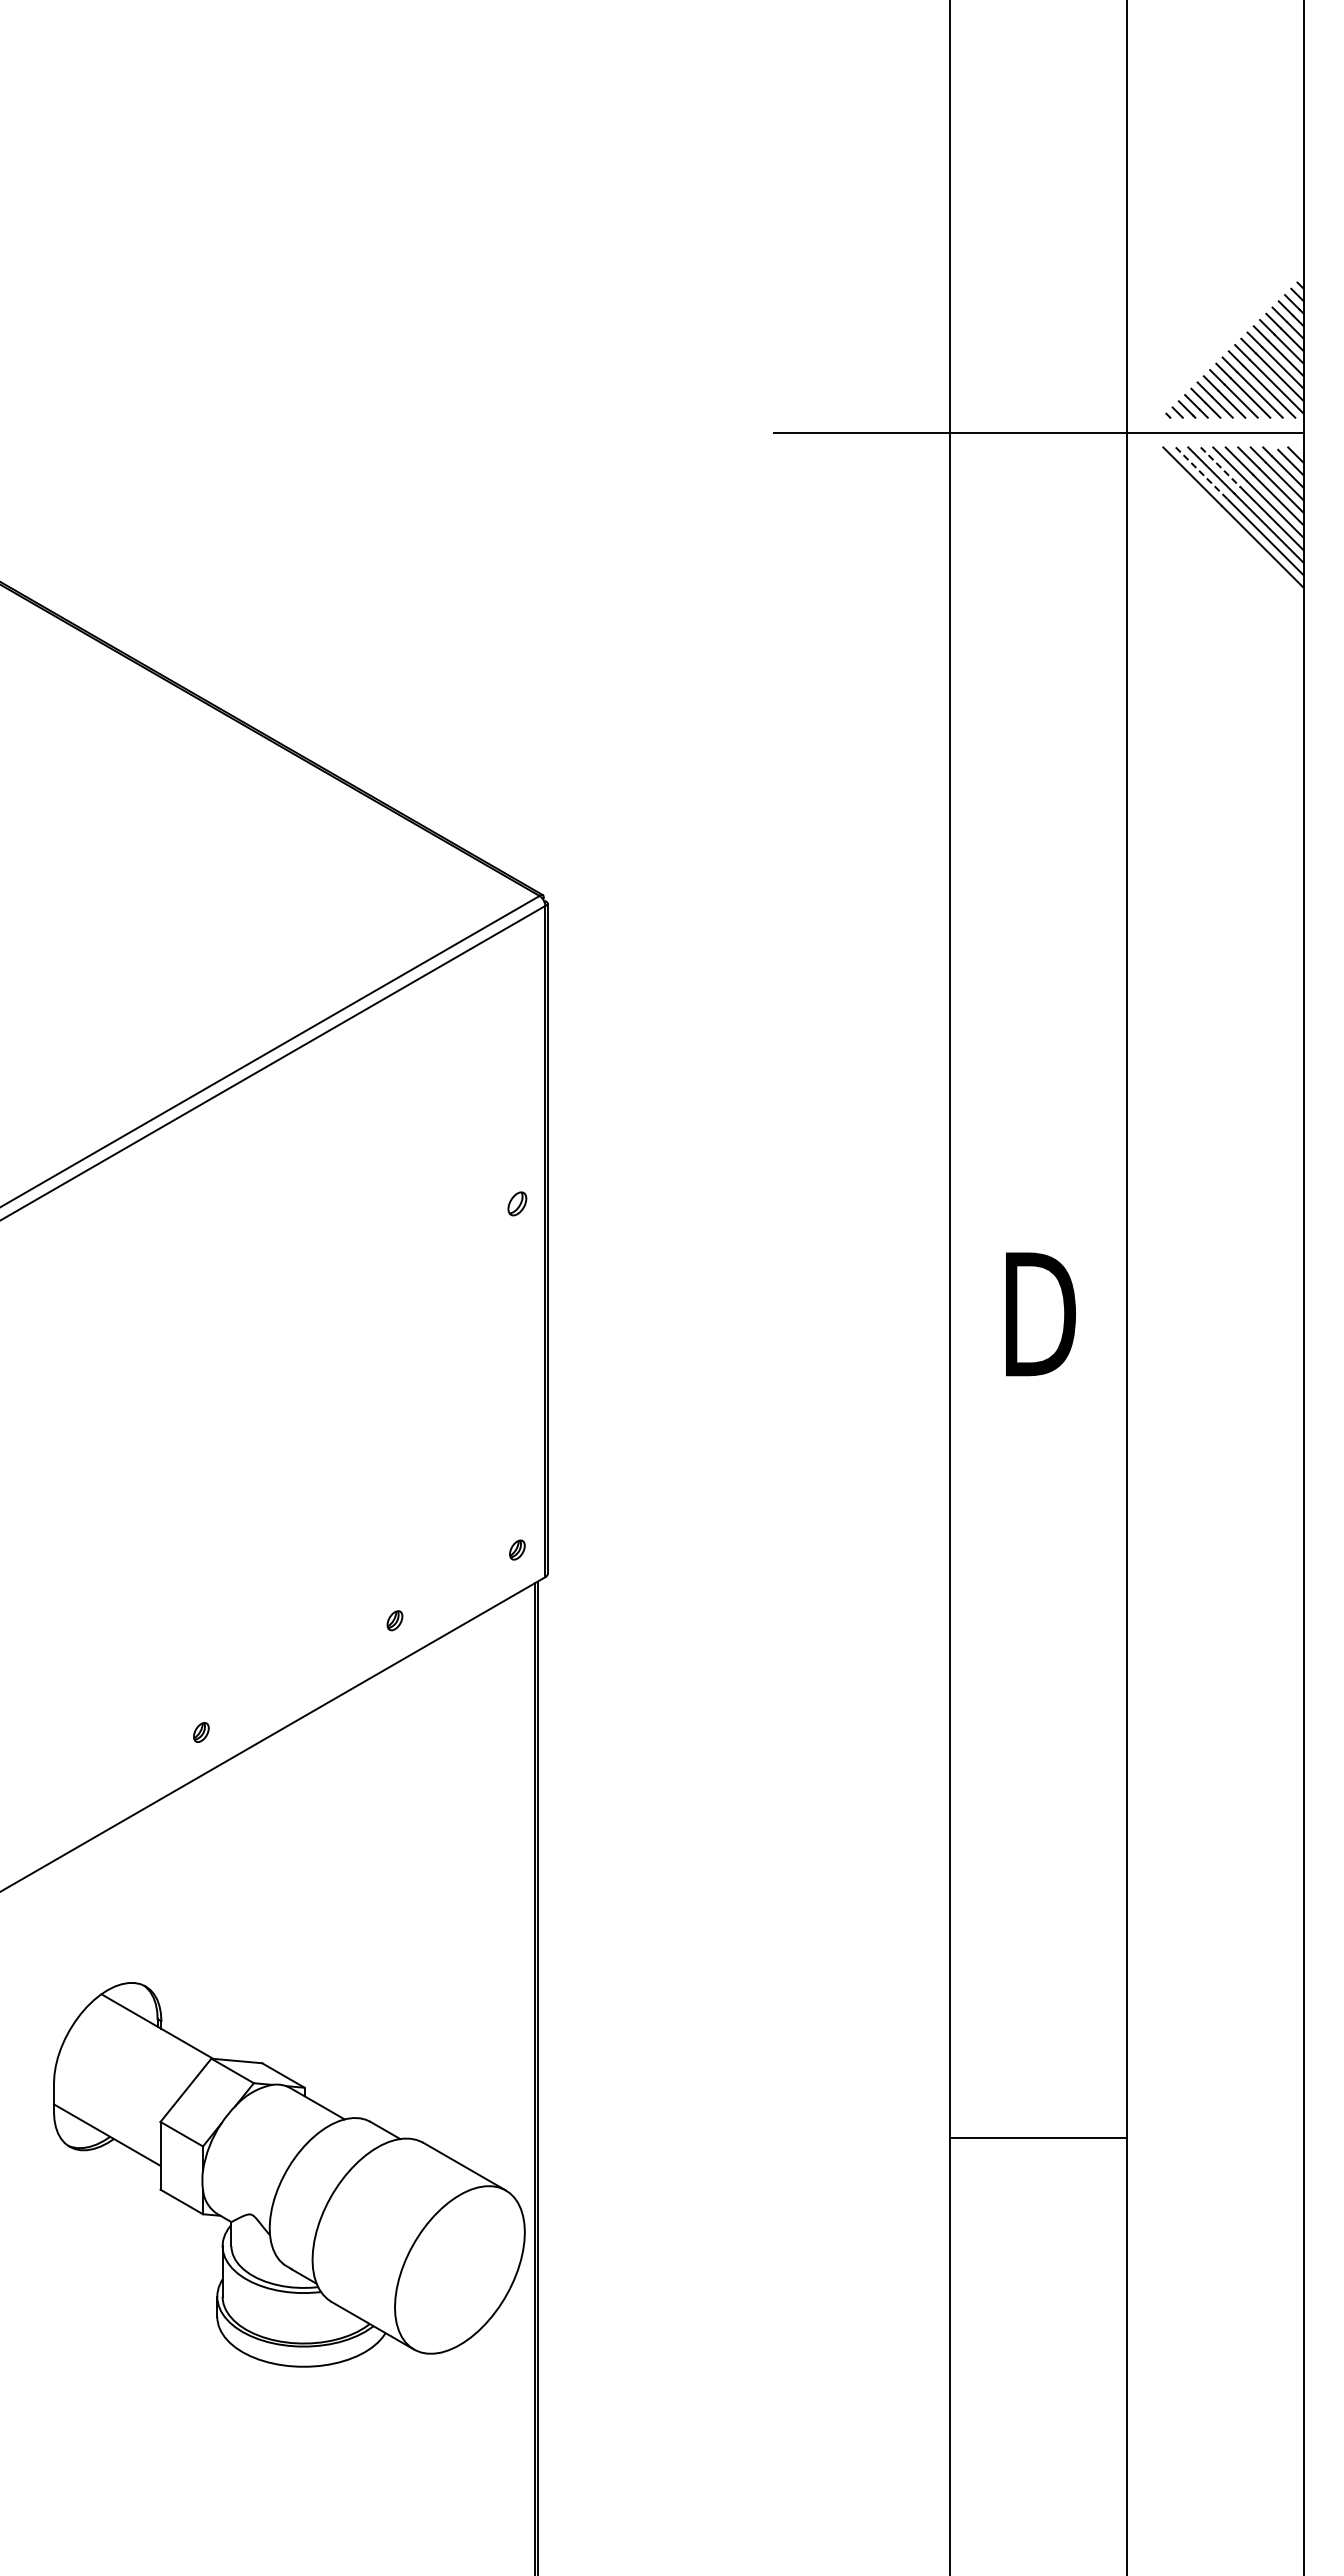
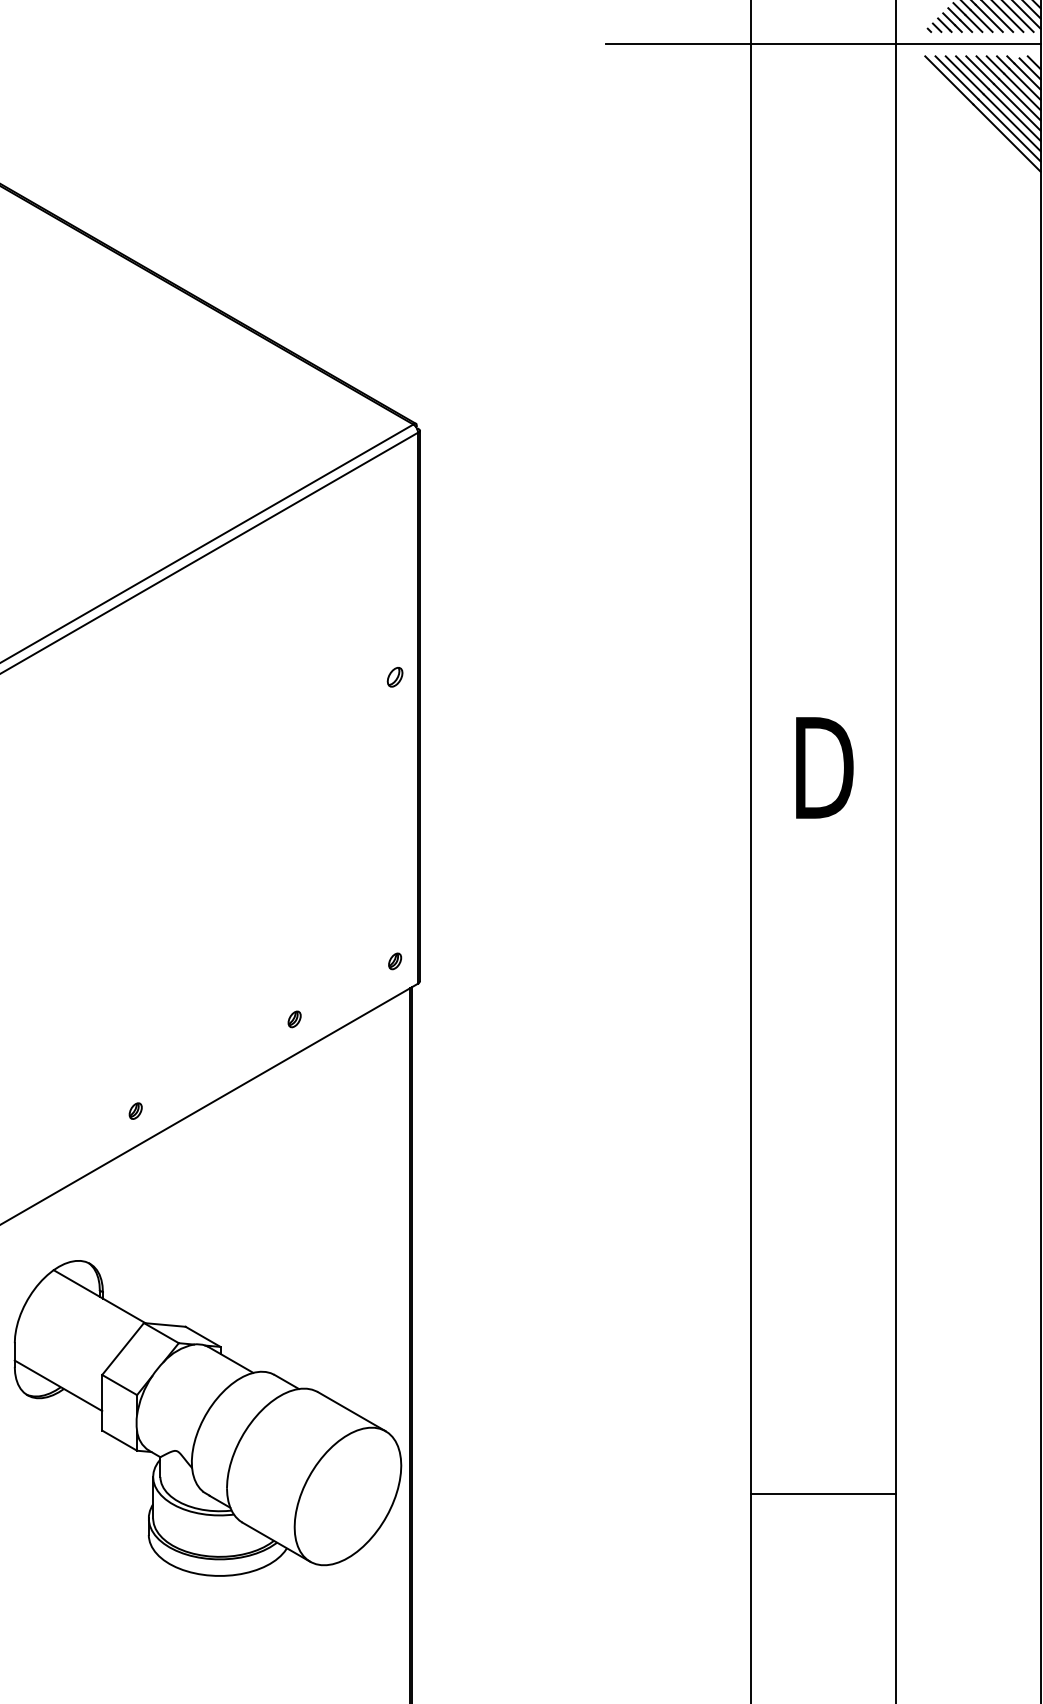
line: (1221, 467) -> (973, 72), dashed -> solid
line: (1202, 473) -> (957, 77), dashed -> solid
line: (1038, 2138) -> (822, 1494), moved
part: (289, 2174) -> (208, 1418), moved

